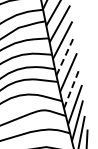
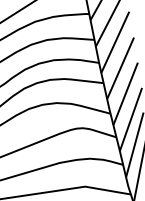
line: (65, 55) -> (115, 41), dashed -> solid
line: (71, 88) -> (125, 93), dashed -> solid

